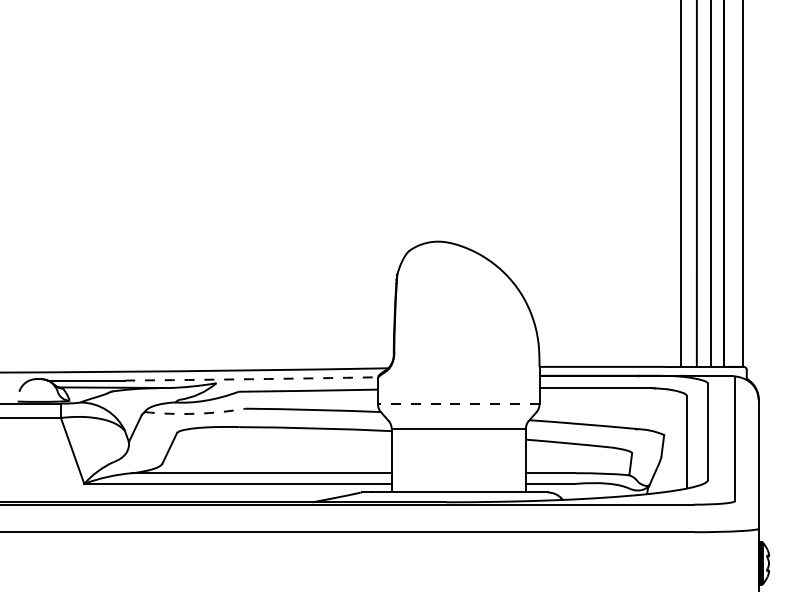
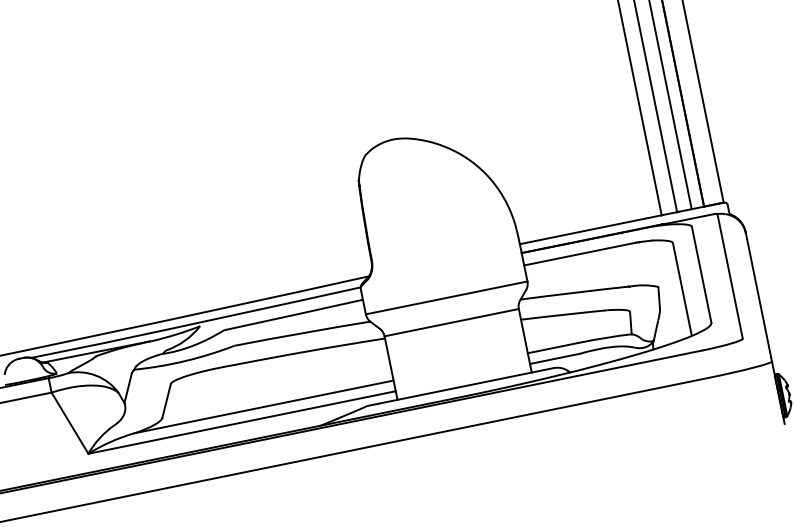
arc: (251, 379) -> (234, 315), dashed -> solid
line: (458, 404) -> (446, 298), dashed -> solid
arc: (195, 413) -> (185, 360), dashed -> solid

